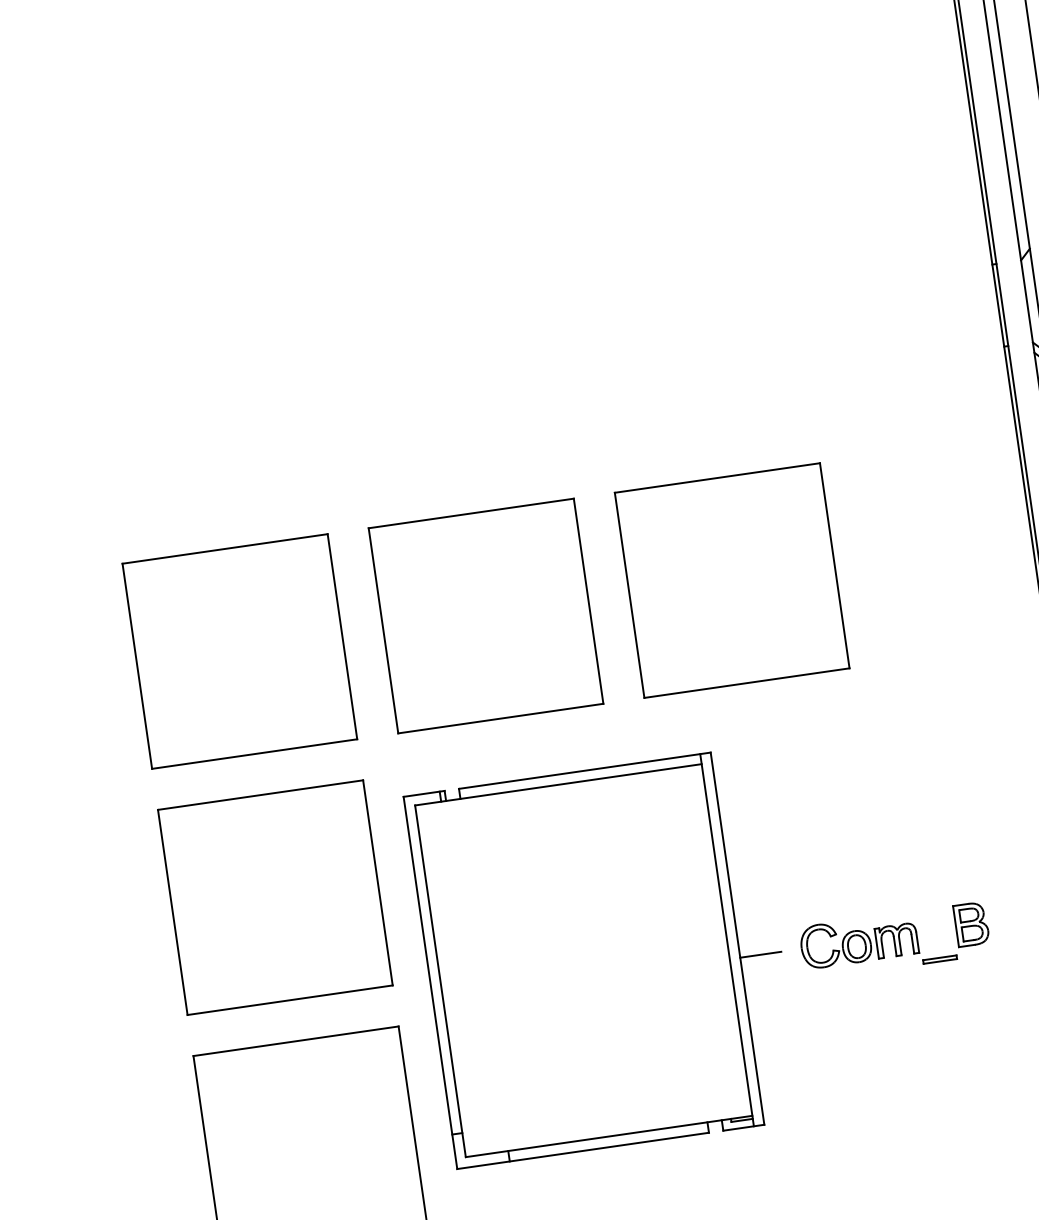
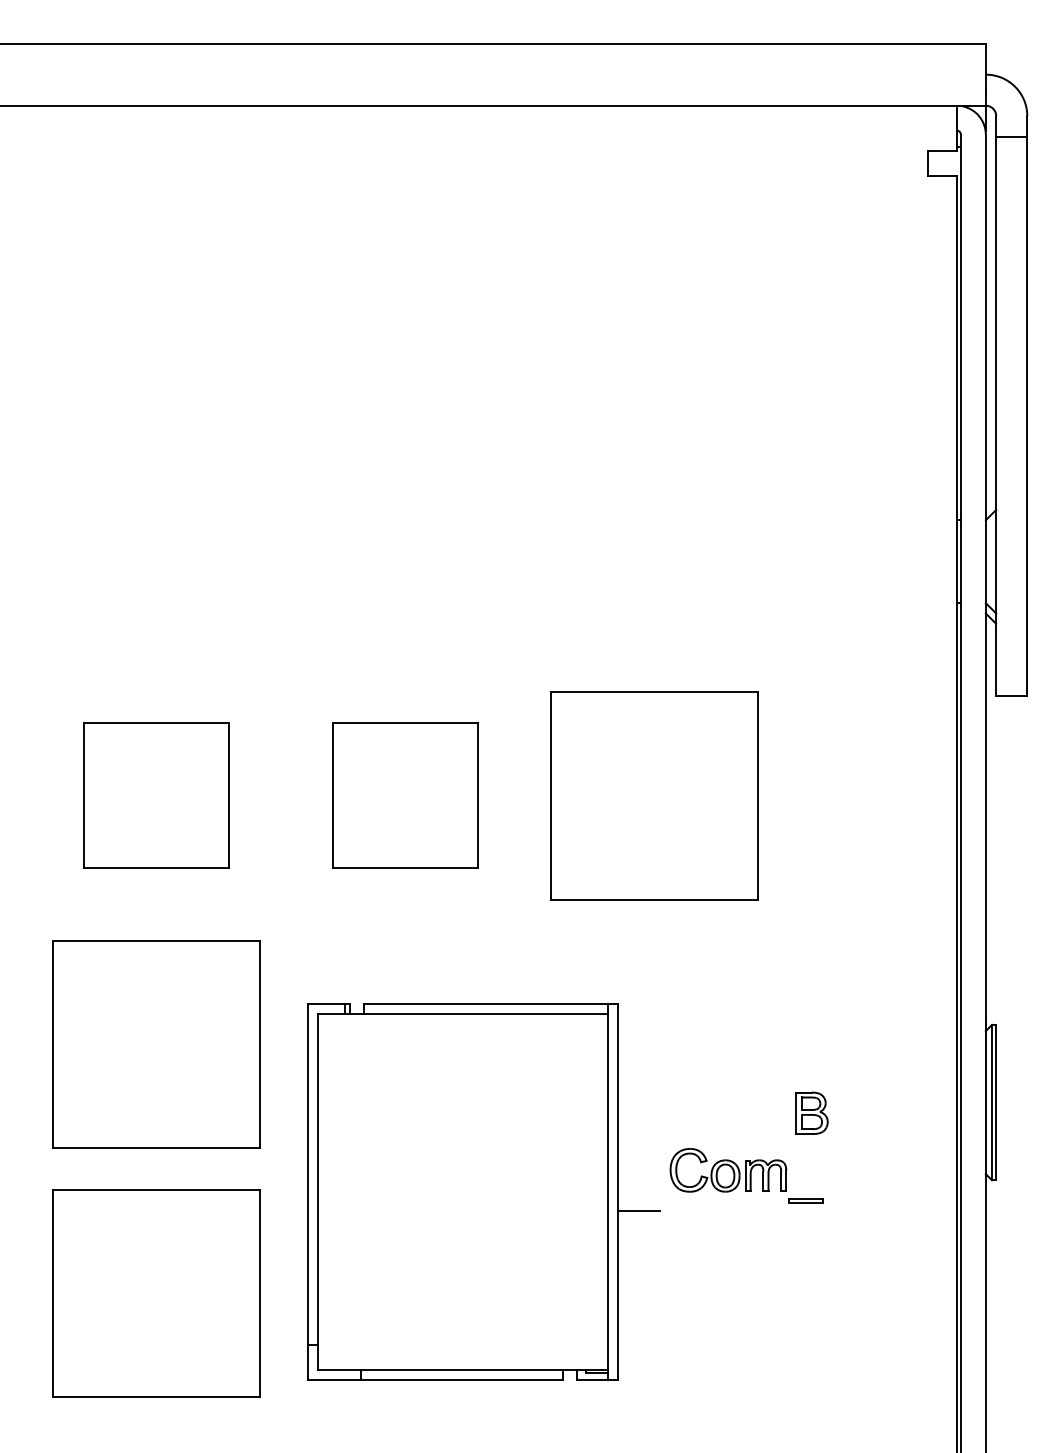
part: (485, 615) -> (405, 795), size x0.7
part: (239, 651) -> (156, 795), size x0.7
part: (970, 923) -> (811, 1112), moved
part: (603, 957) -> (483, 1191), moved

